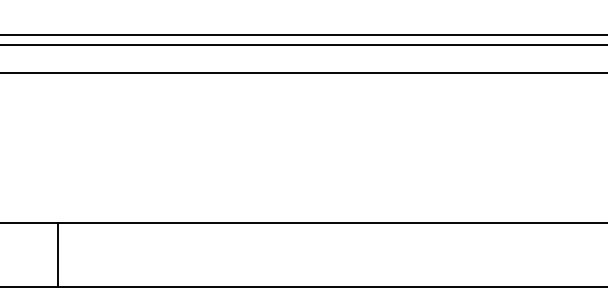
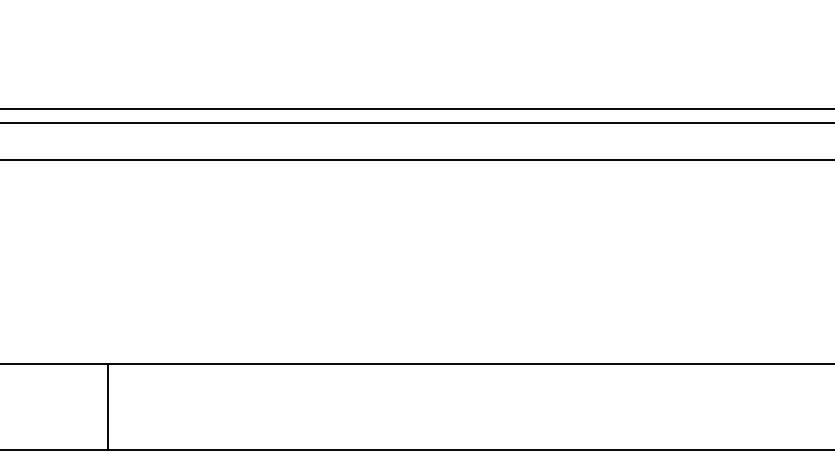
line: (57, 254) -> (107, 406), moved

